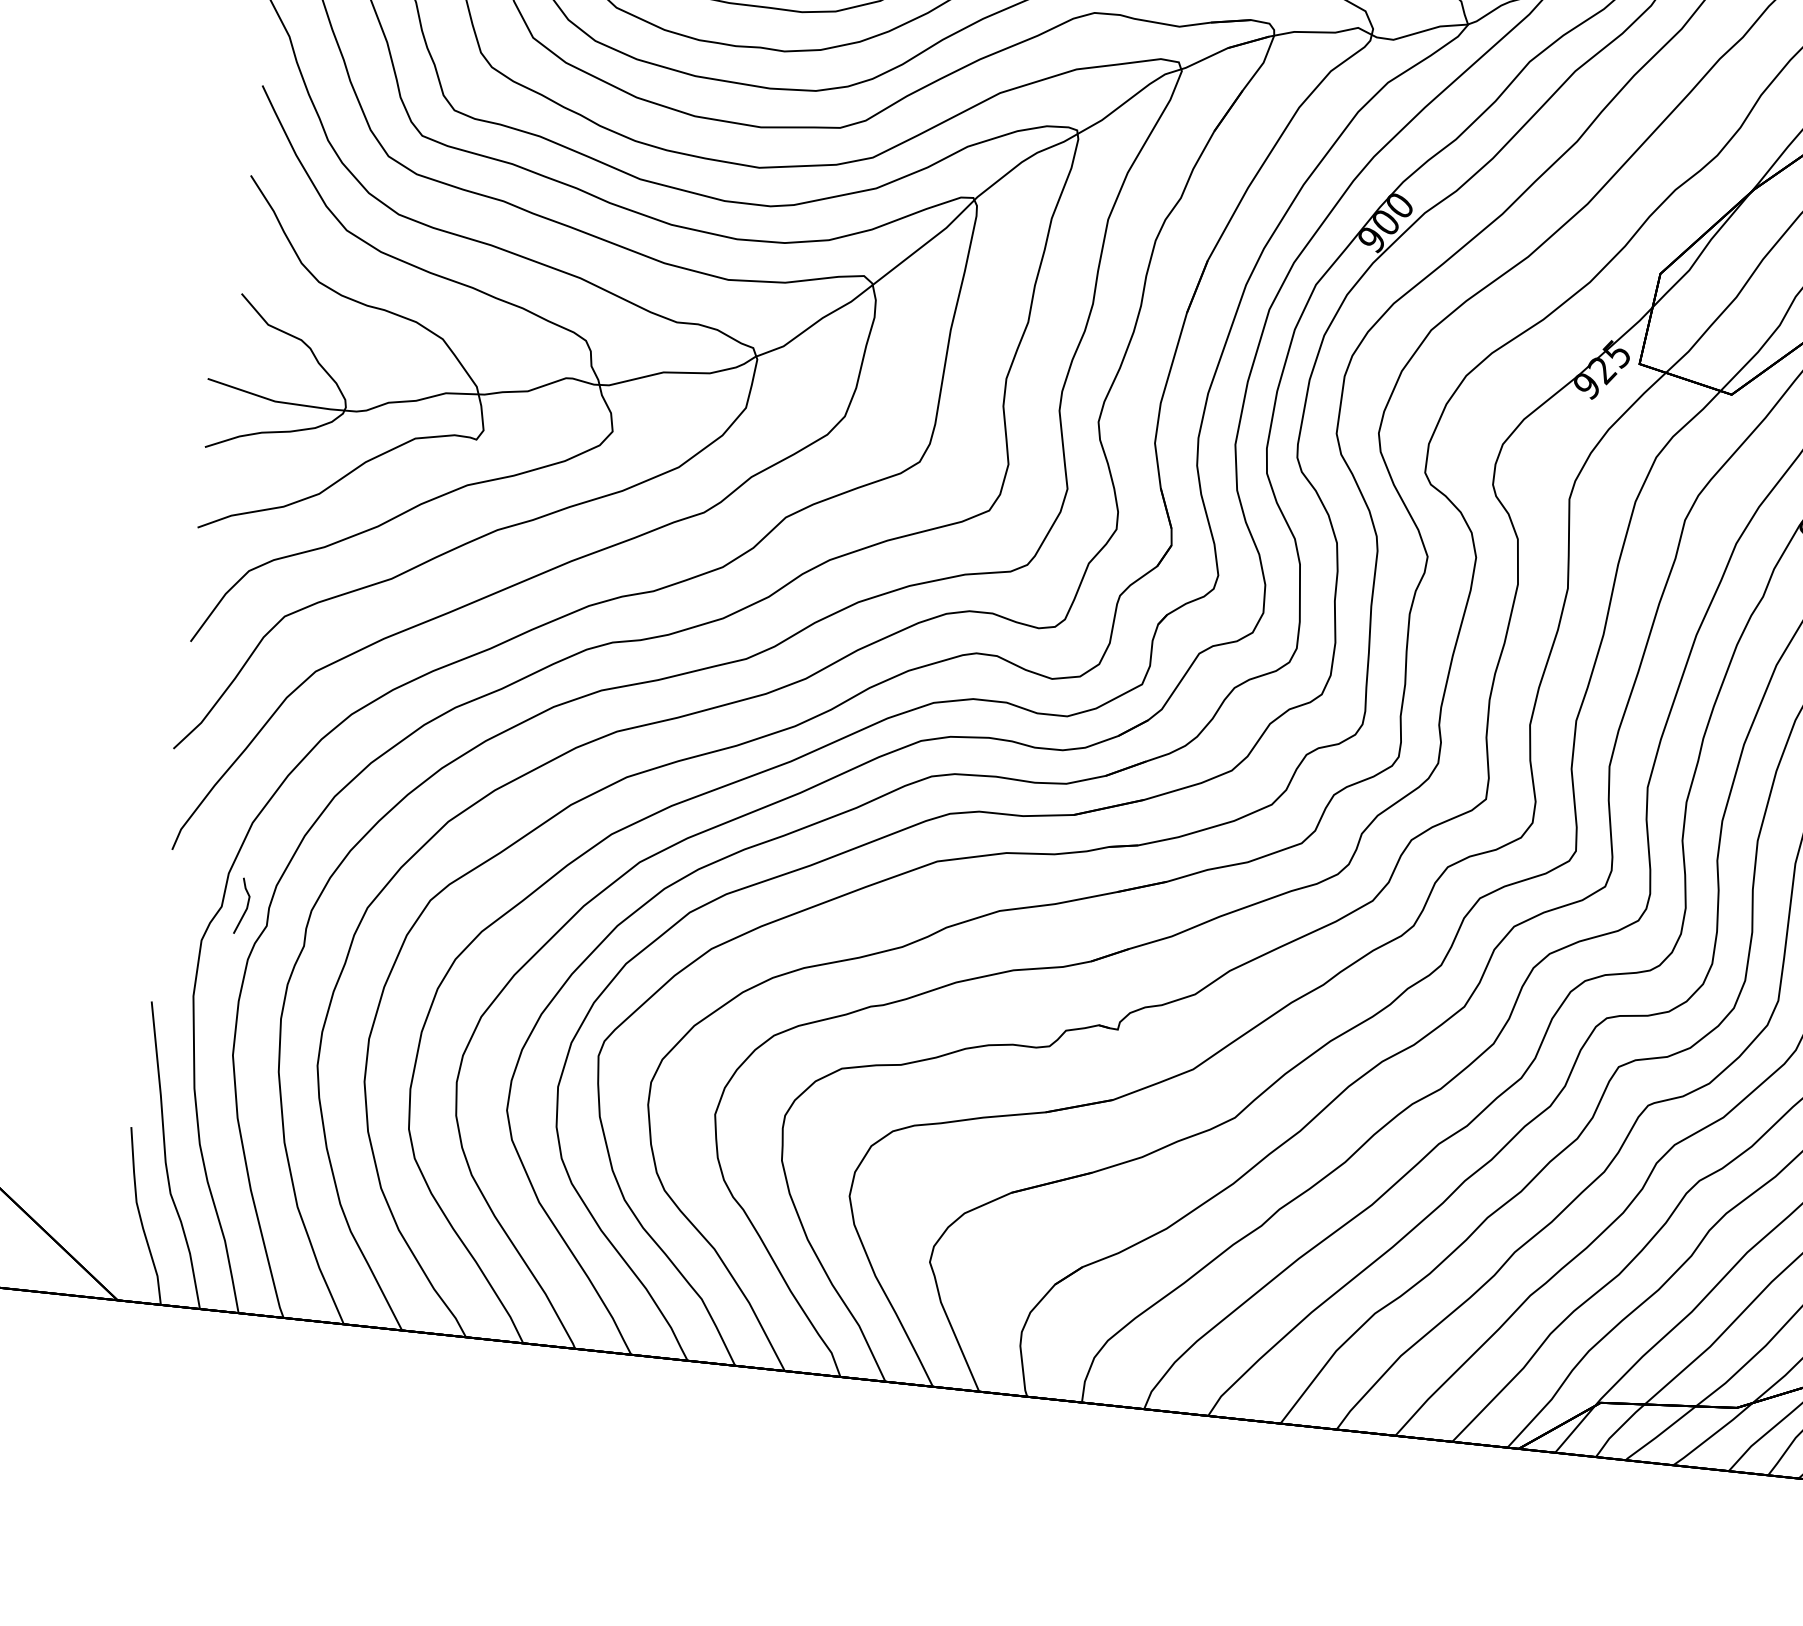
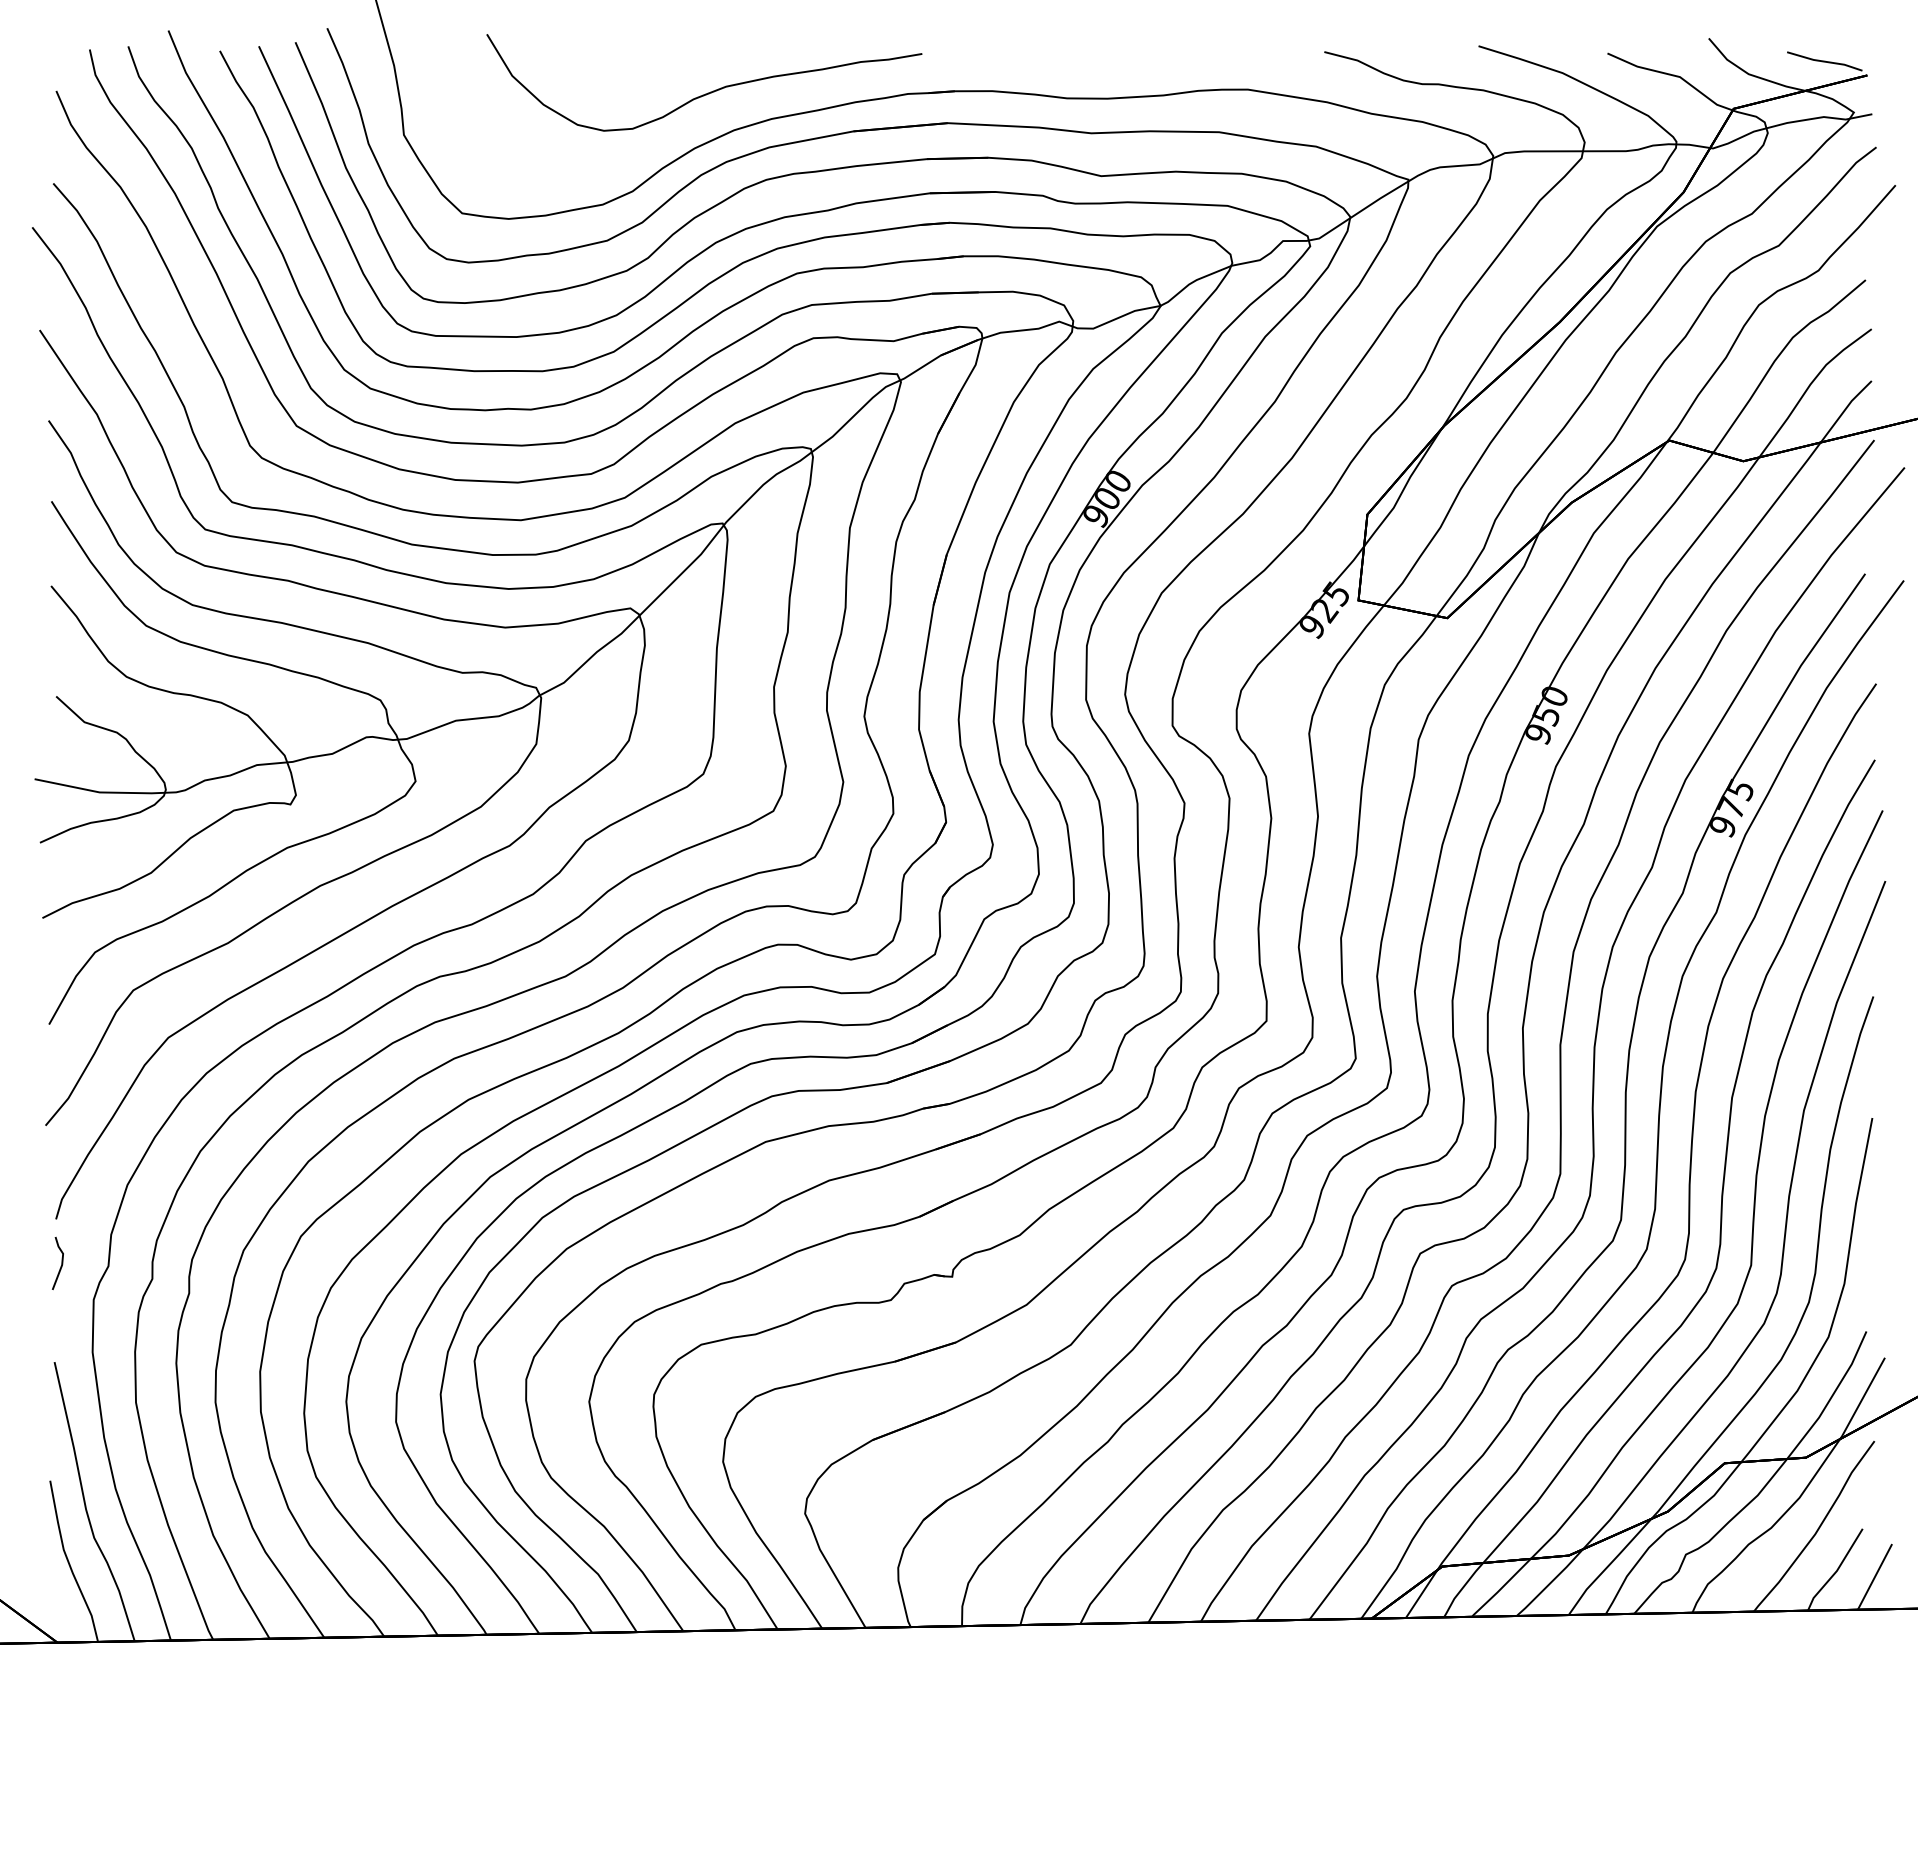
line: (246, 905) -> (61, 1262), moved

